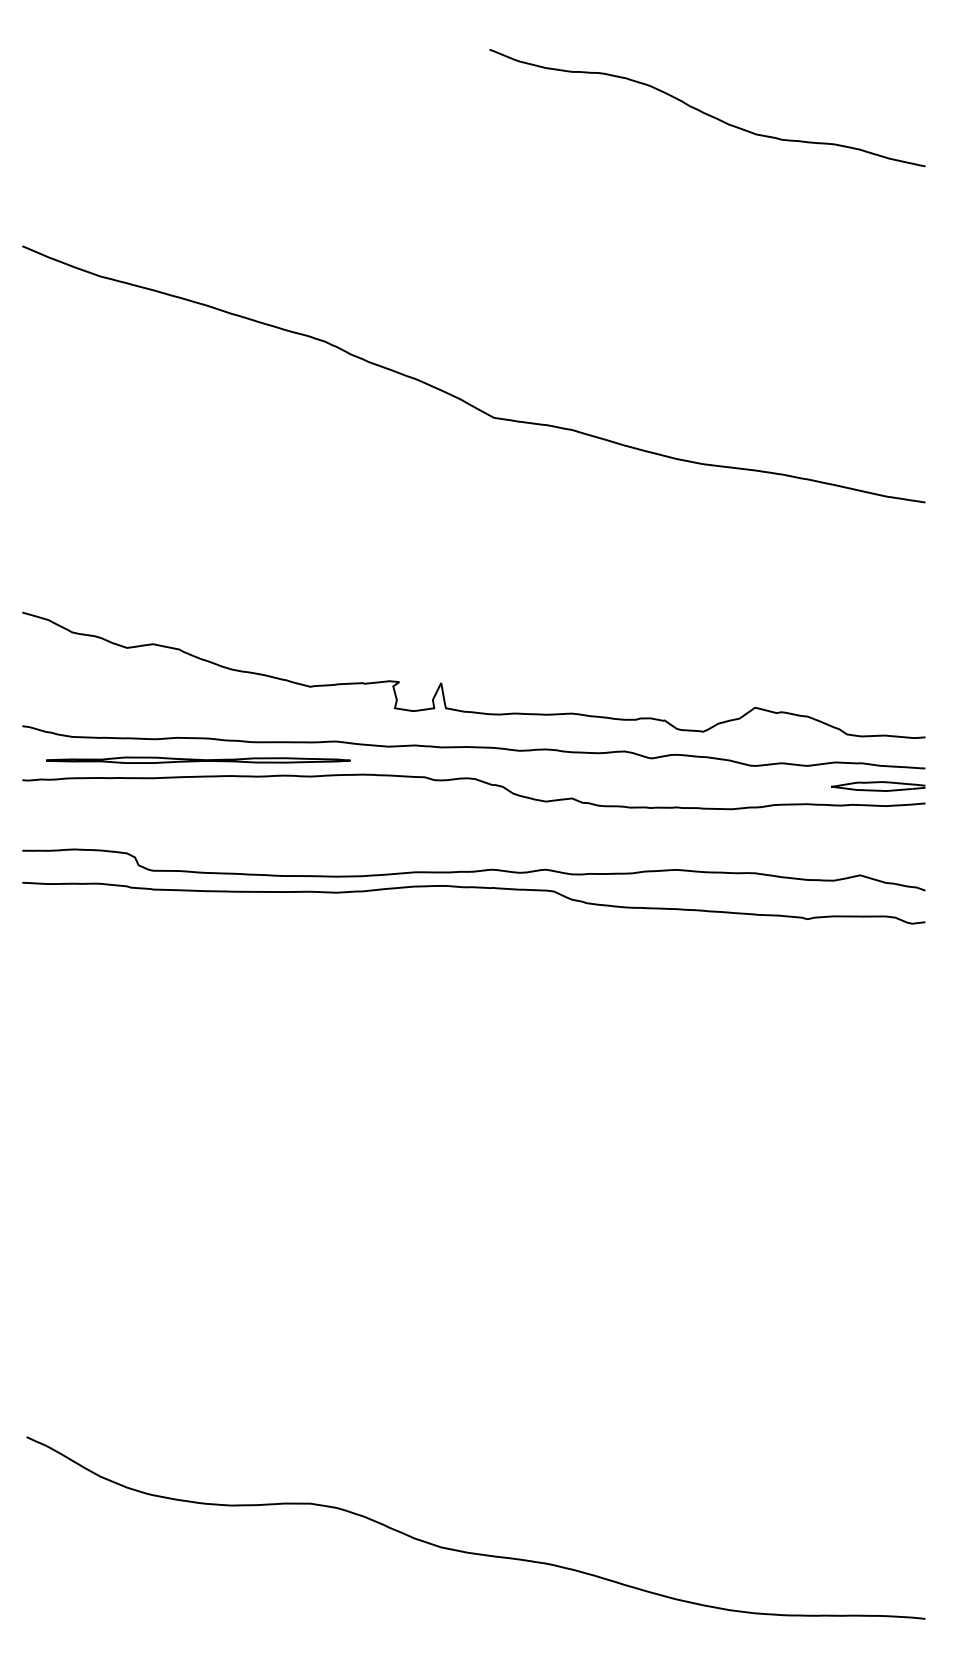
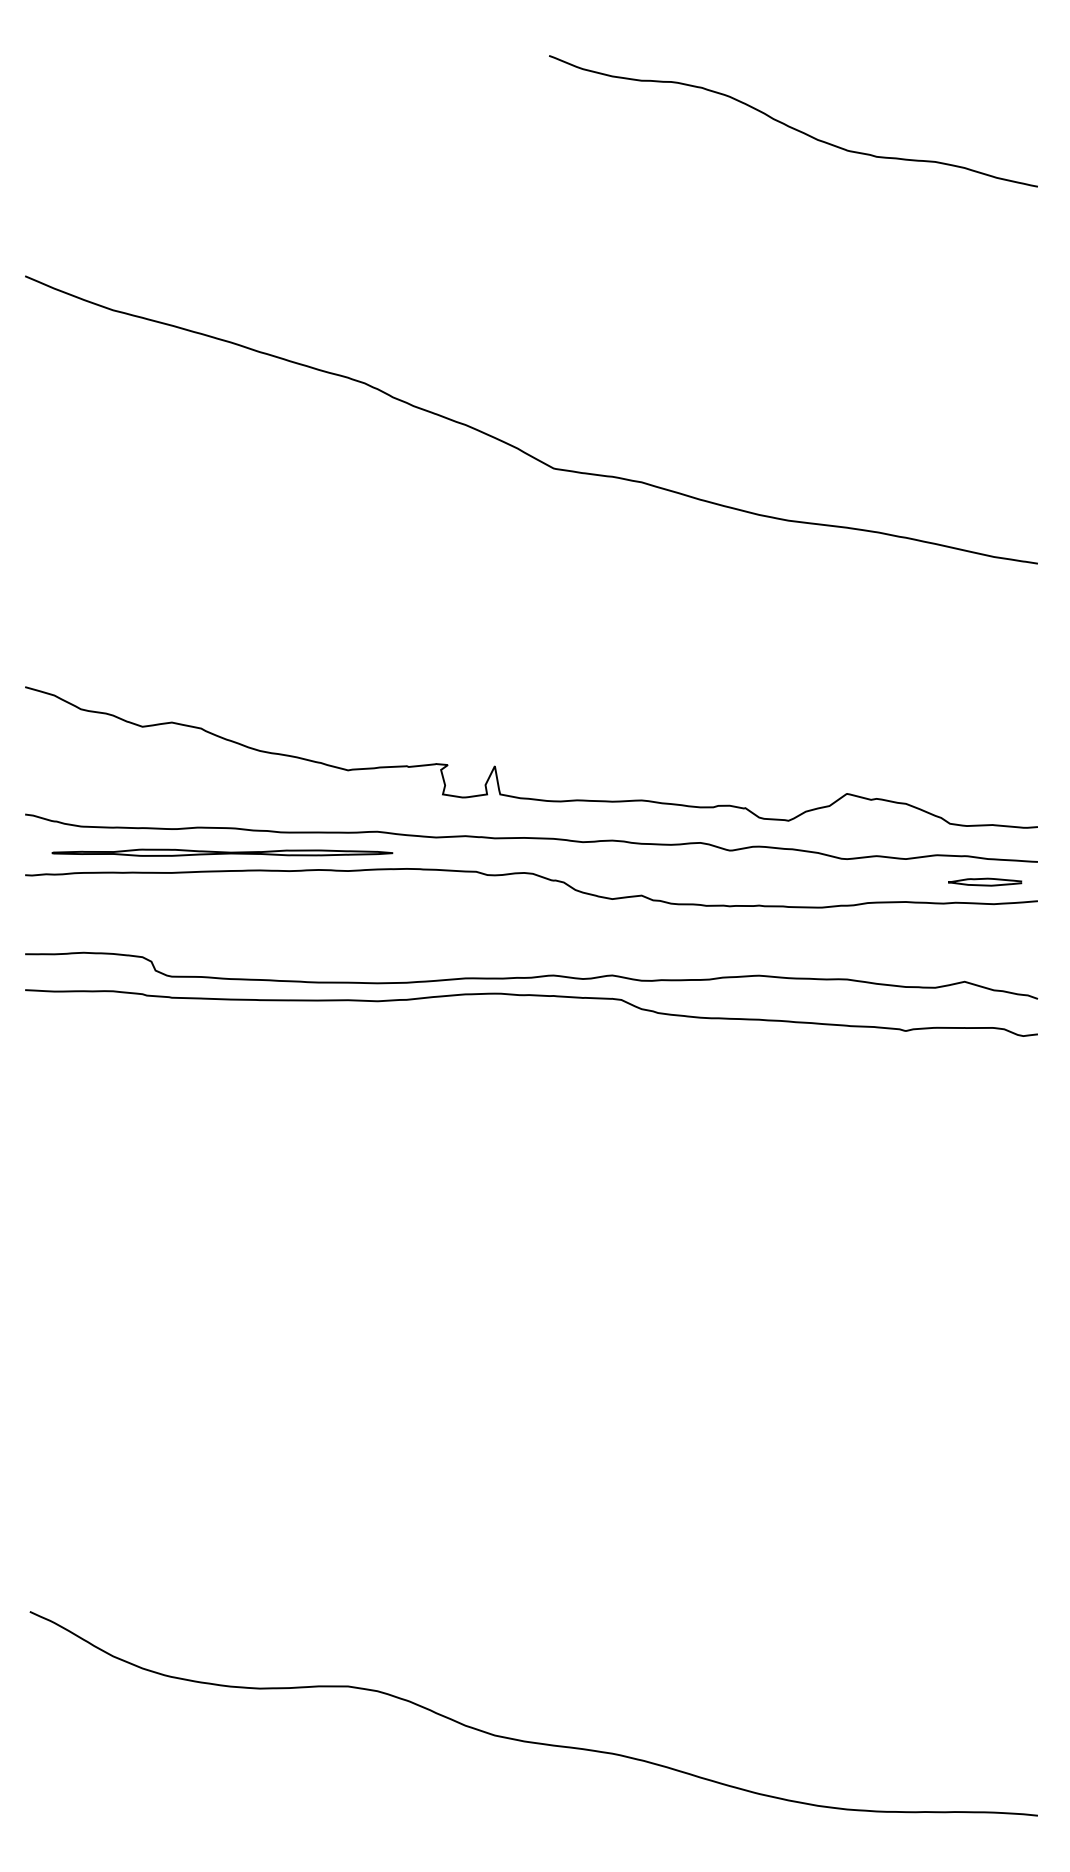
part: (878, 786) -> (985, 882), size x0.7

